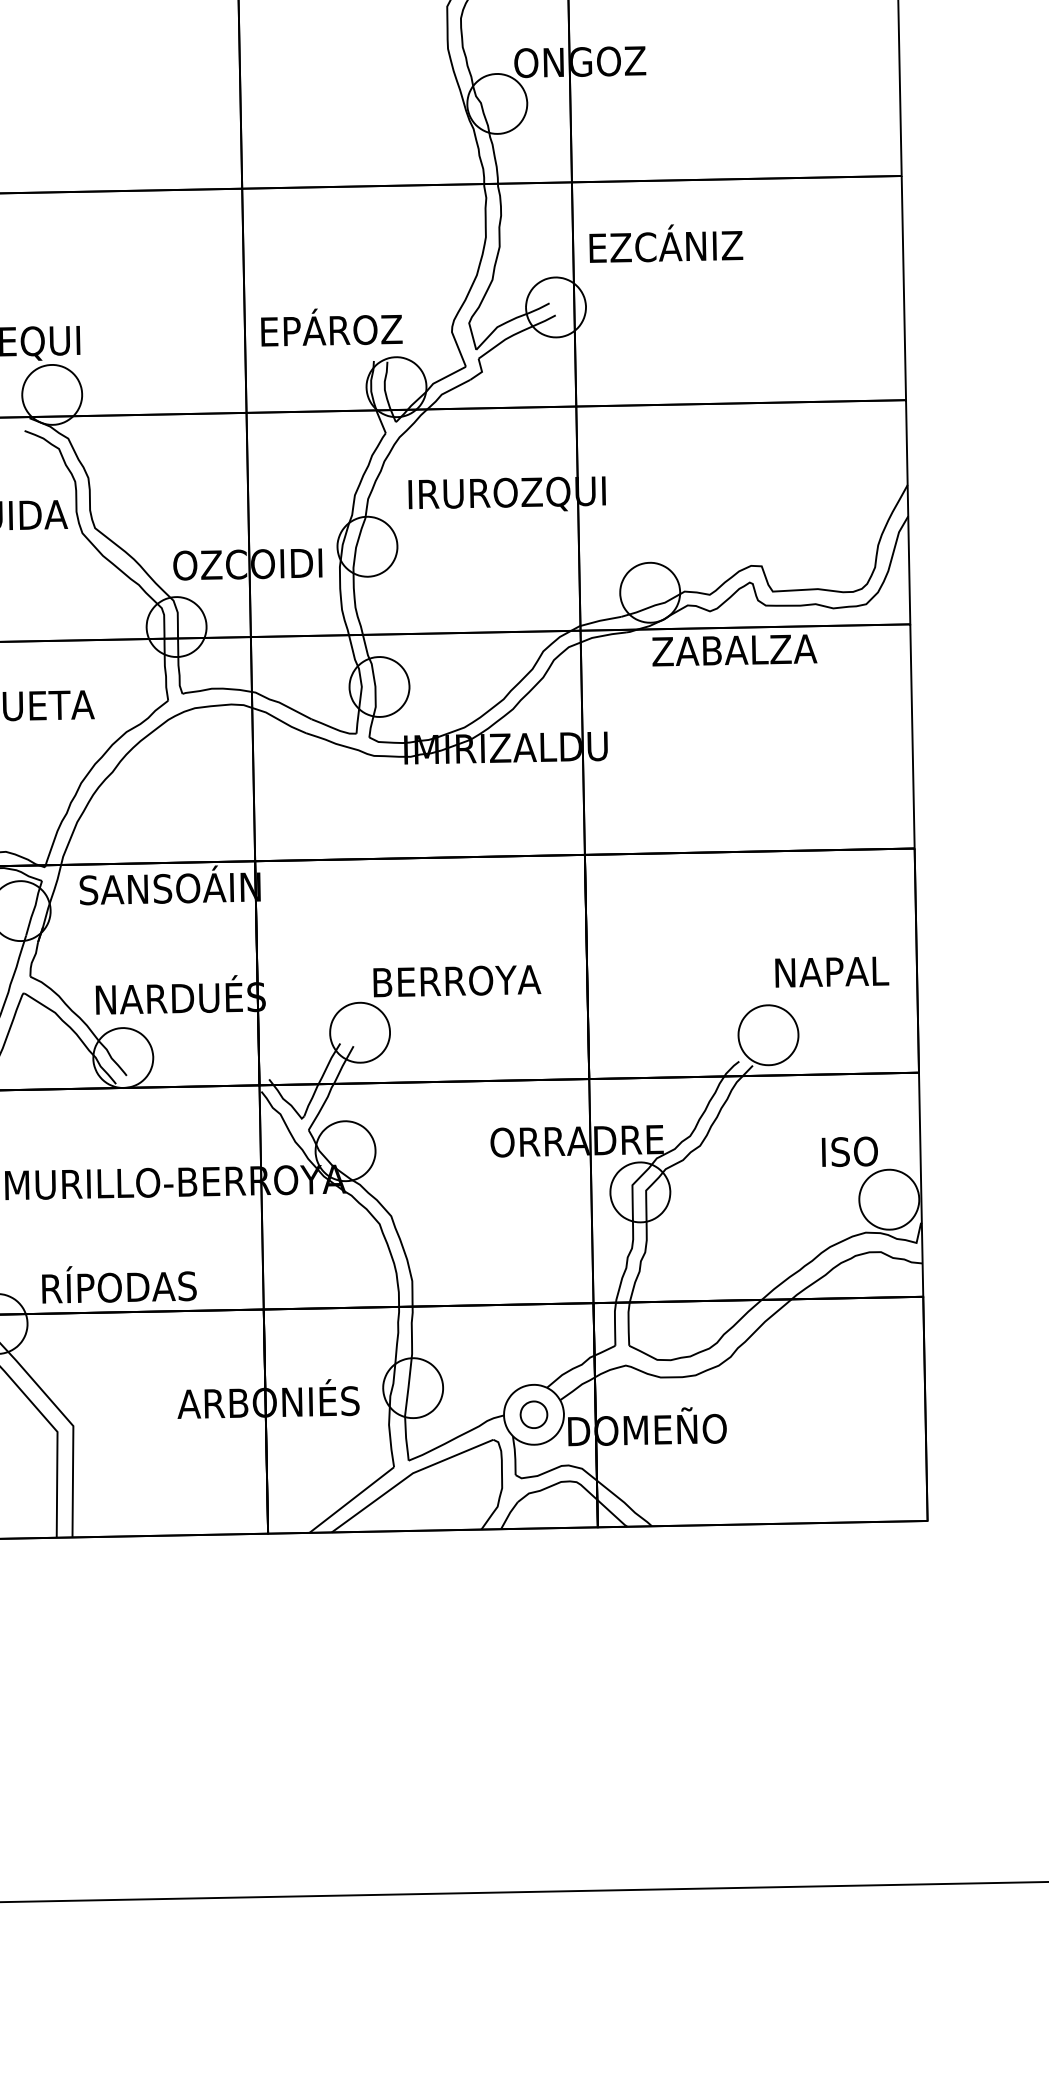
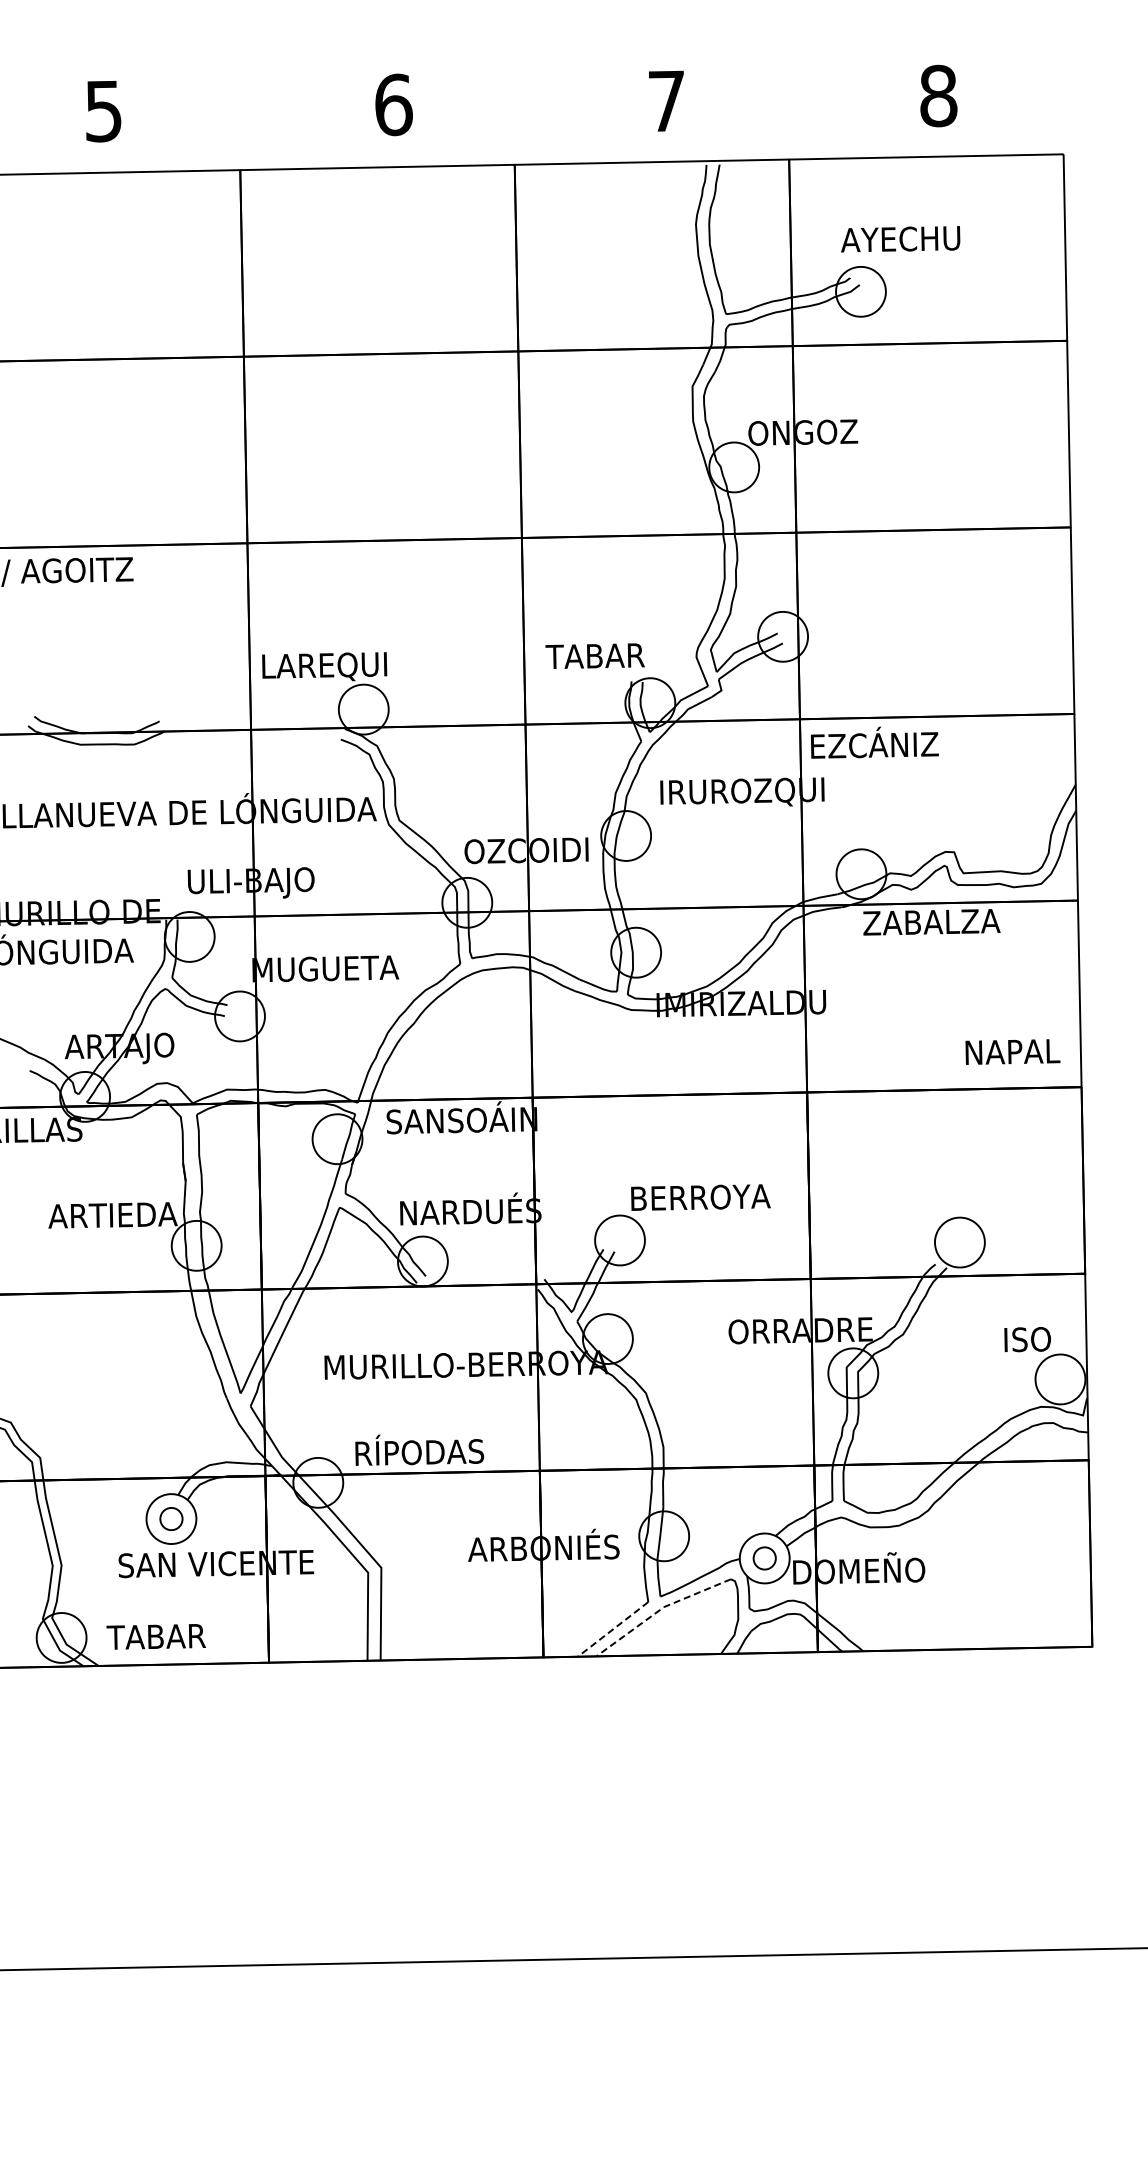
text: (665, 243) -> (874, 742), moved
text: (331, 327) -> (596, 653), EPÁROZ -> TABAR
text: (831, 971) -> (1012, 1051), moved
line: (408, 1477) -> (660, 1610), solid -> dashed
line: (352, 1500) -> (613, 1629), solid -> dashed

